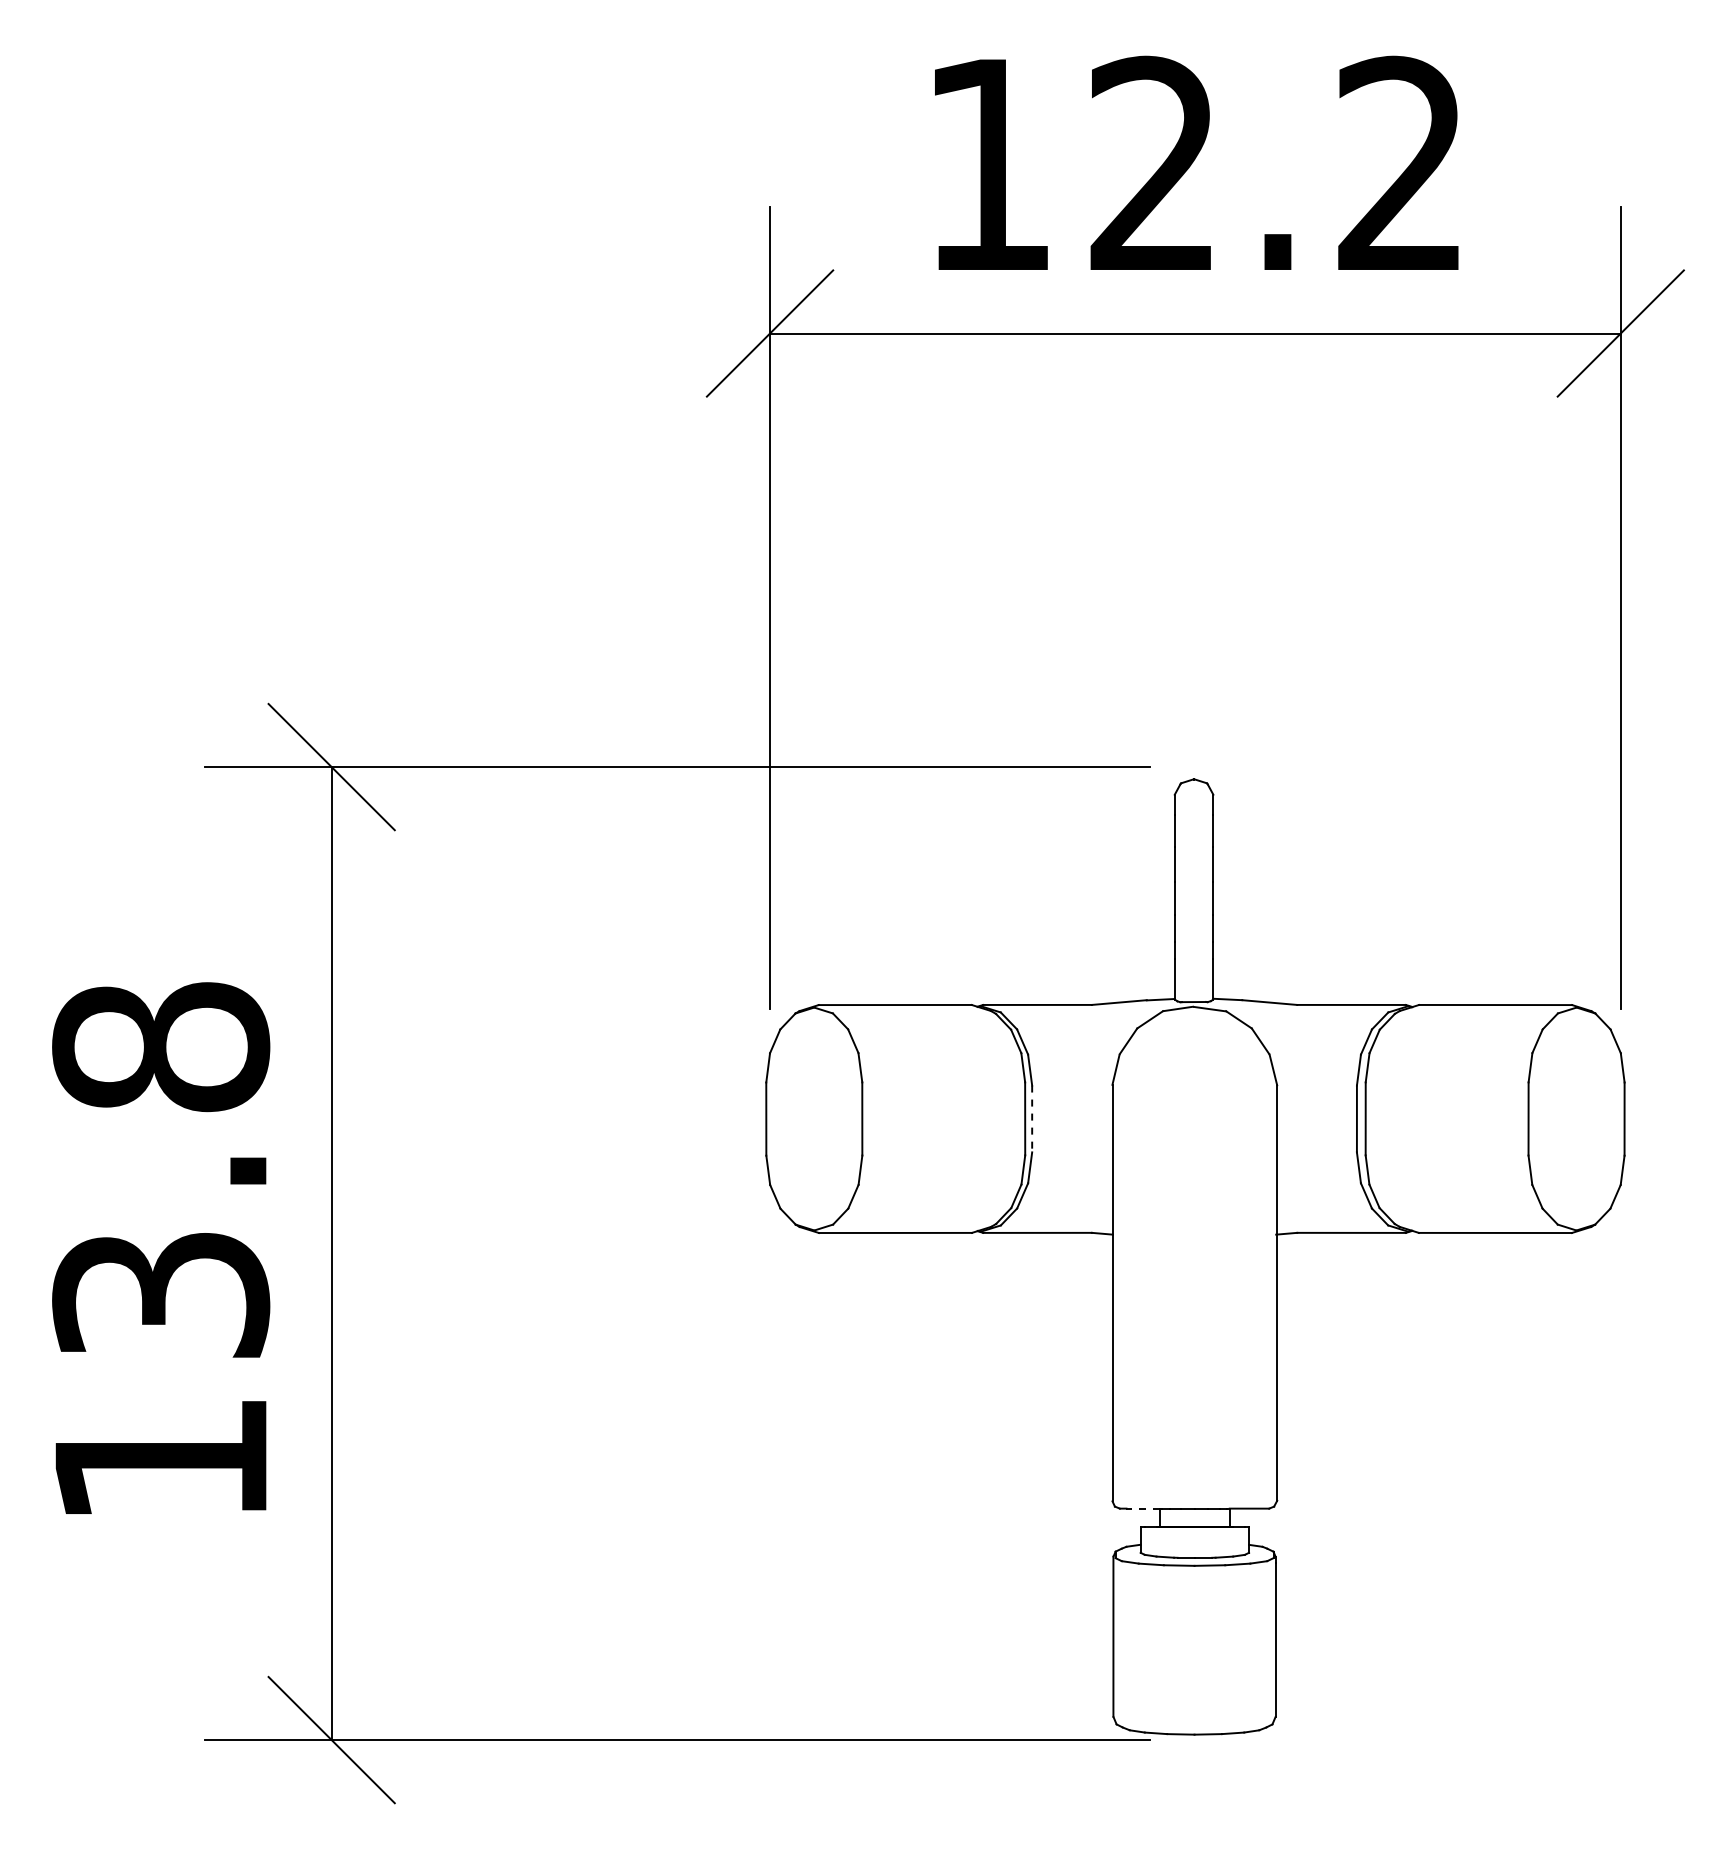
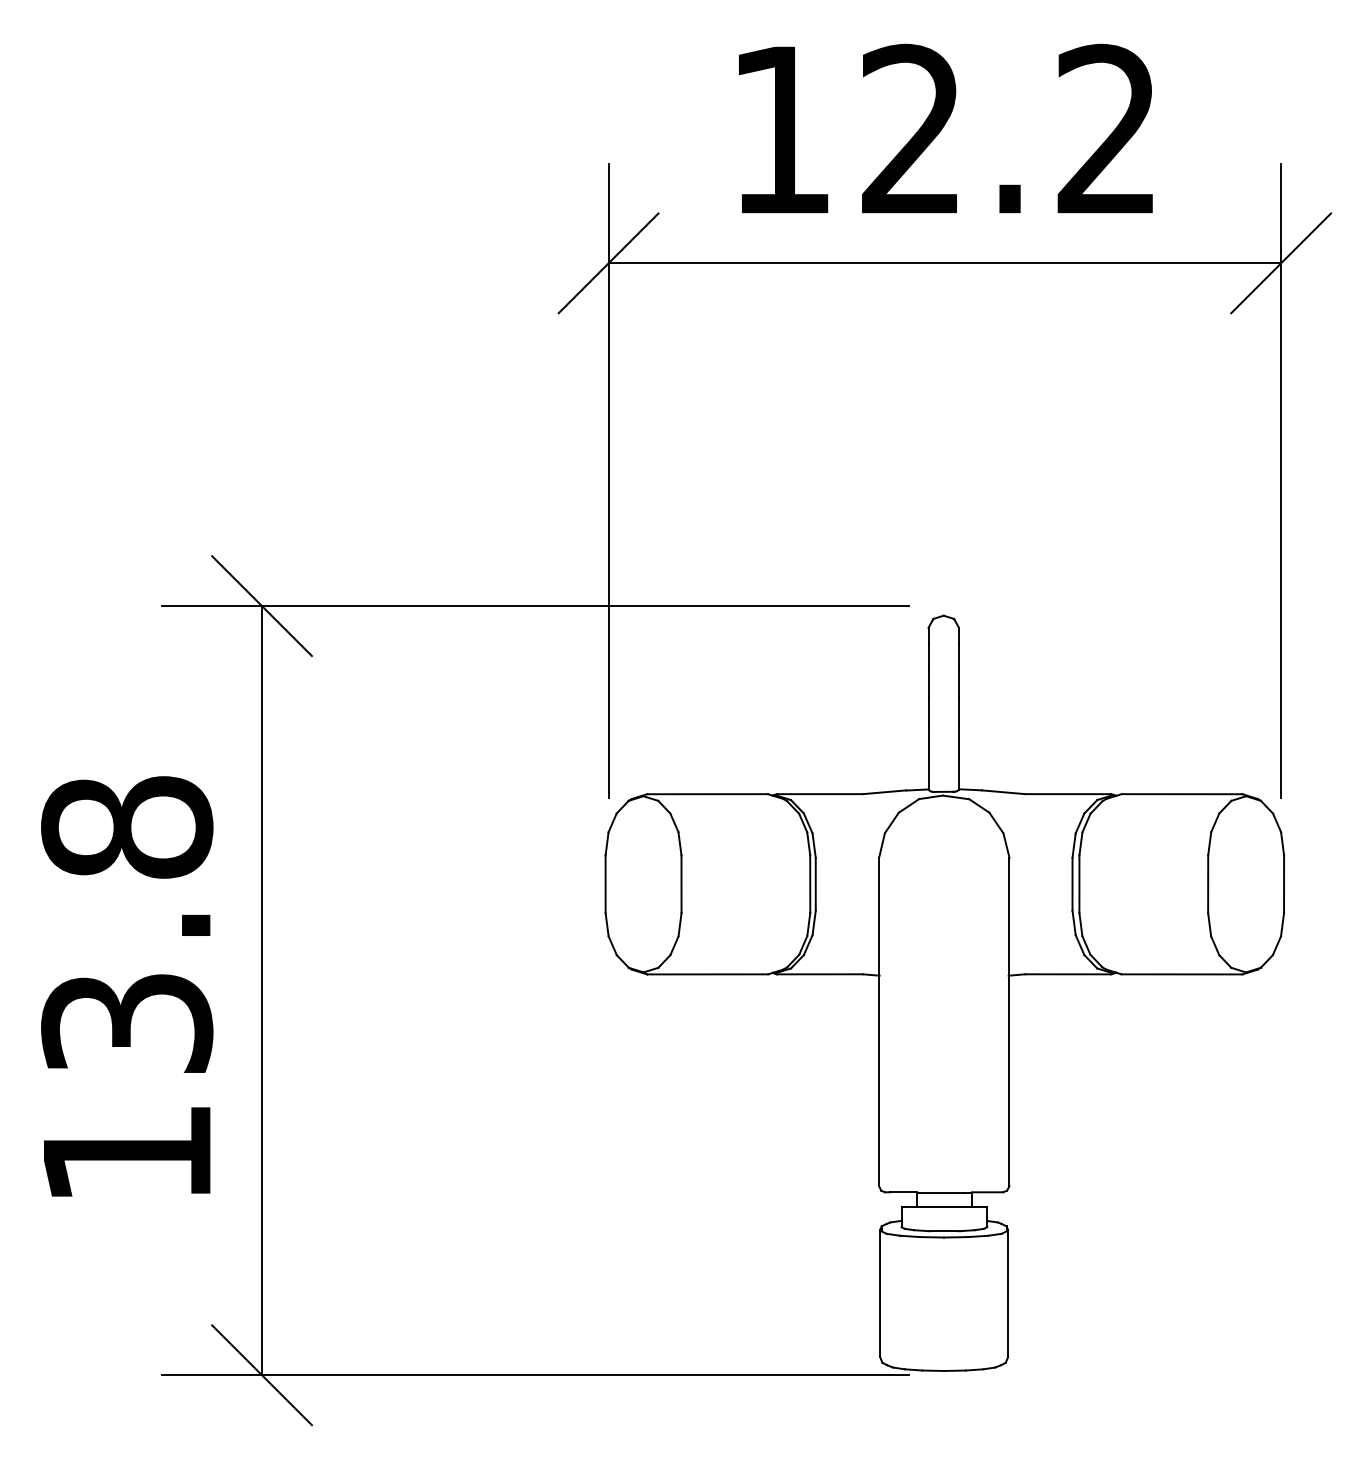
line: (1032, 1119) -> (816, 884), dashed -> solid
line: (1143, 1508) -> (903, 1192), dashed -> solid

